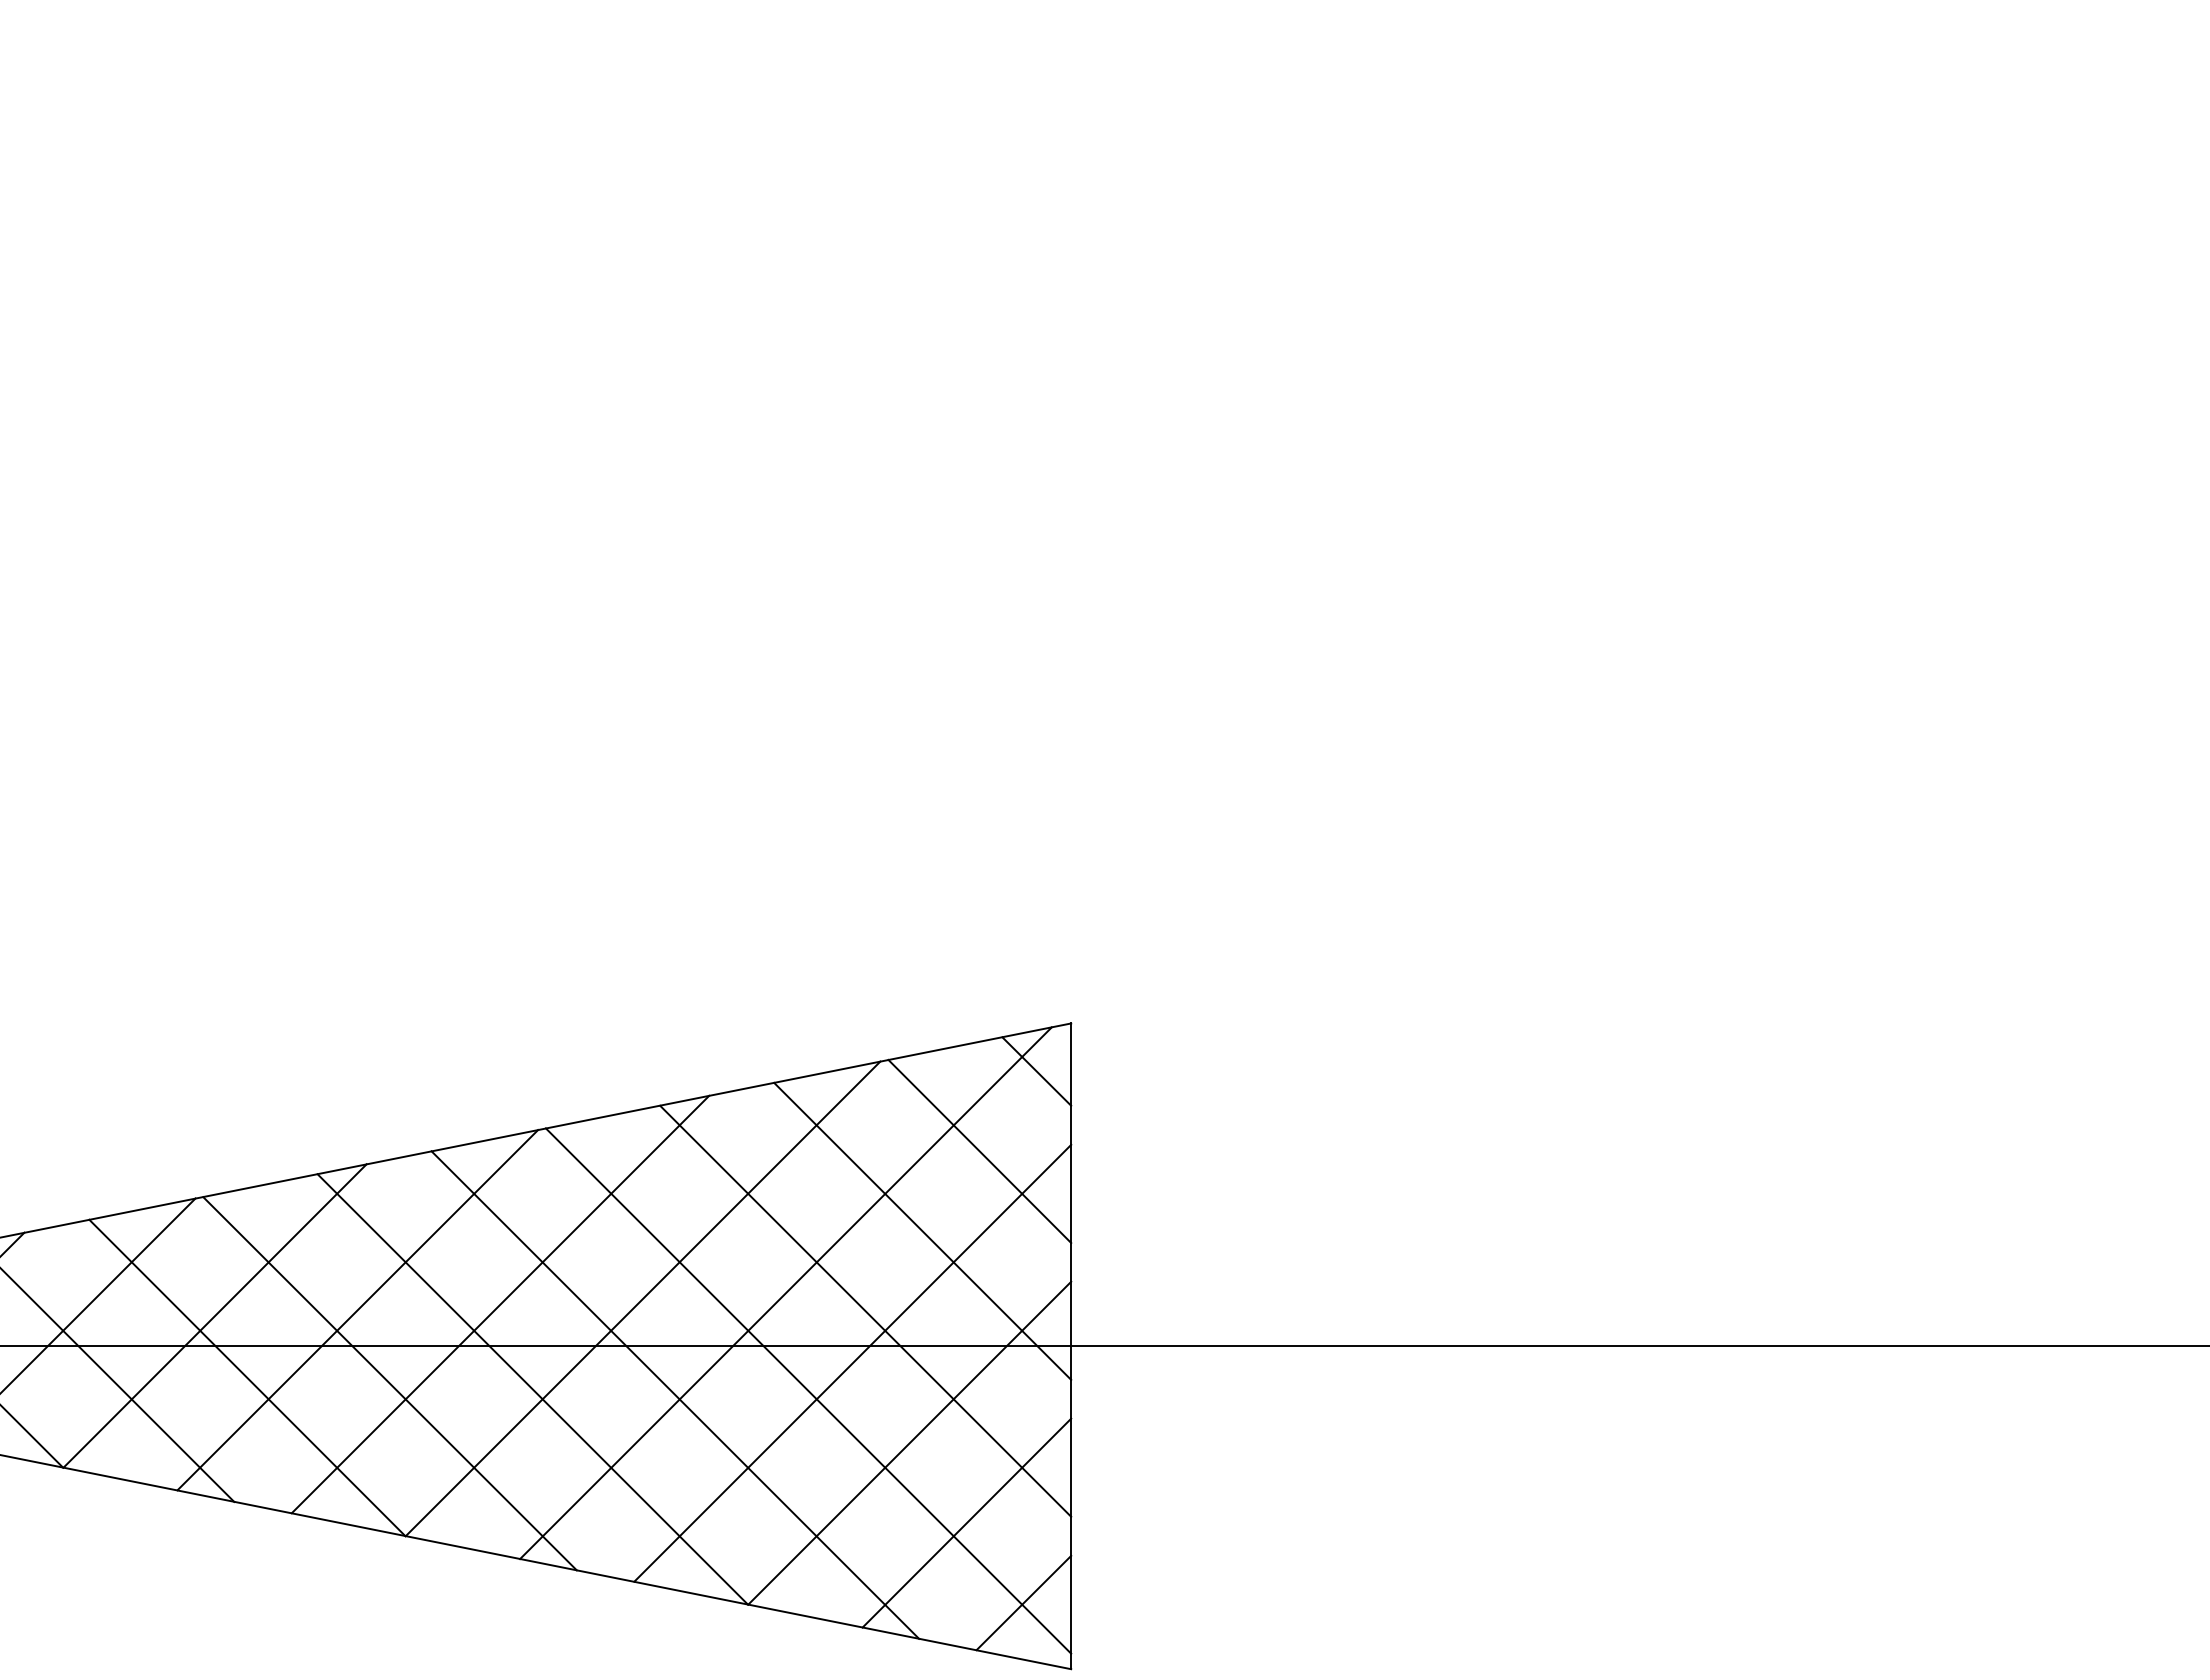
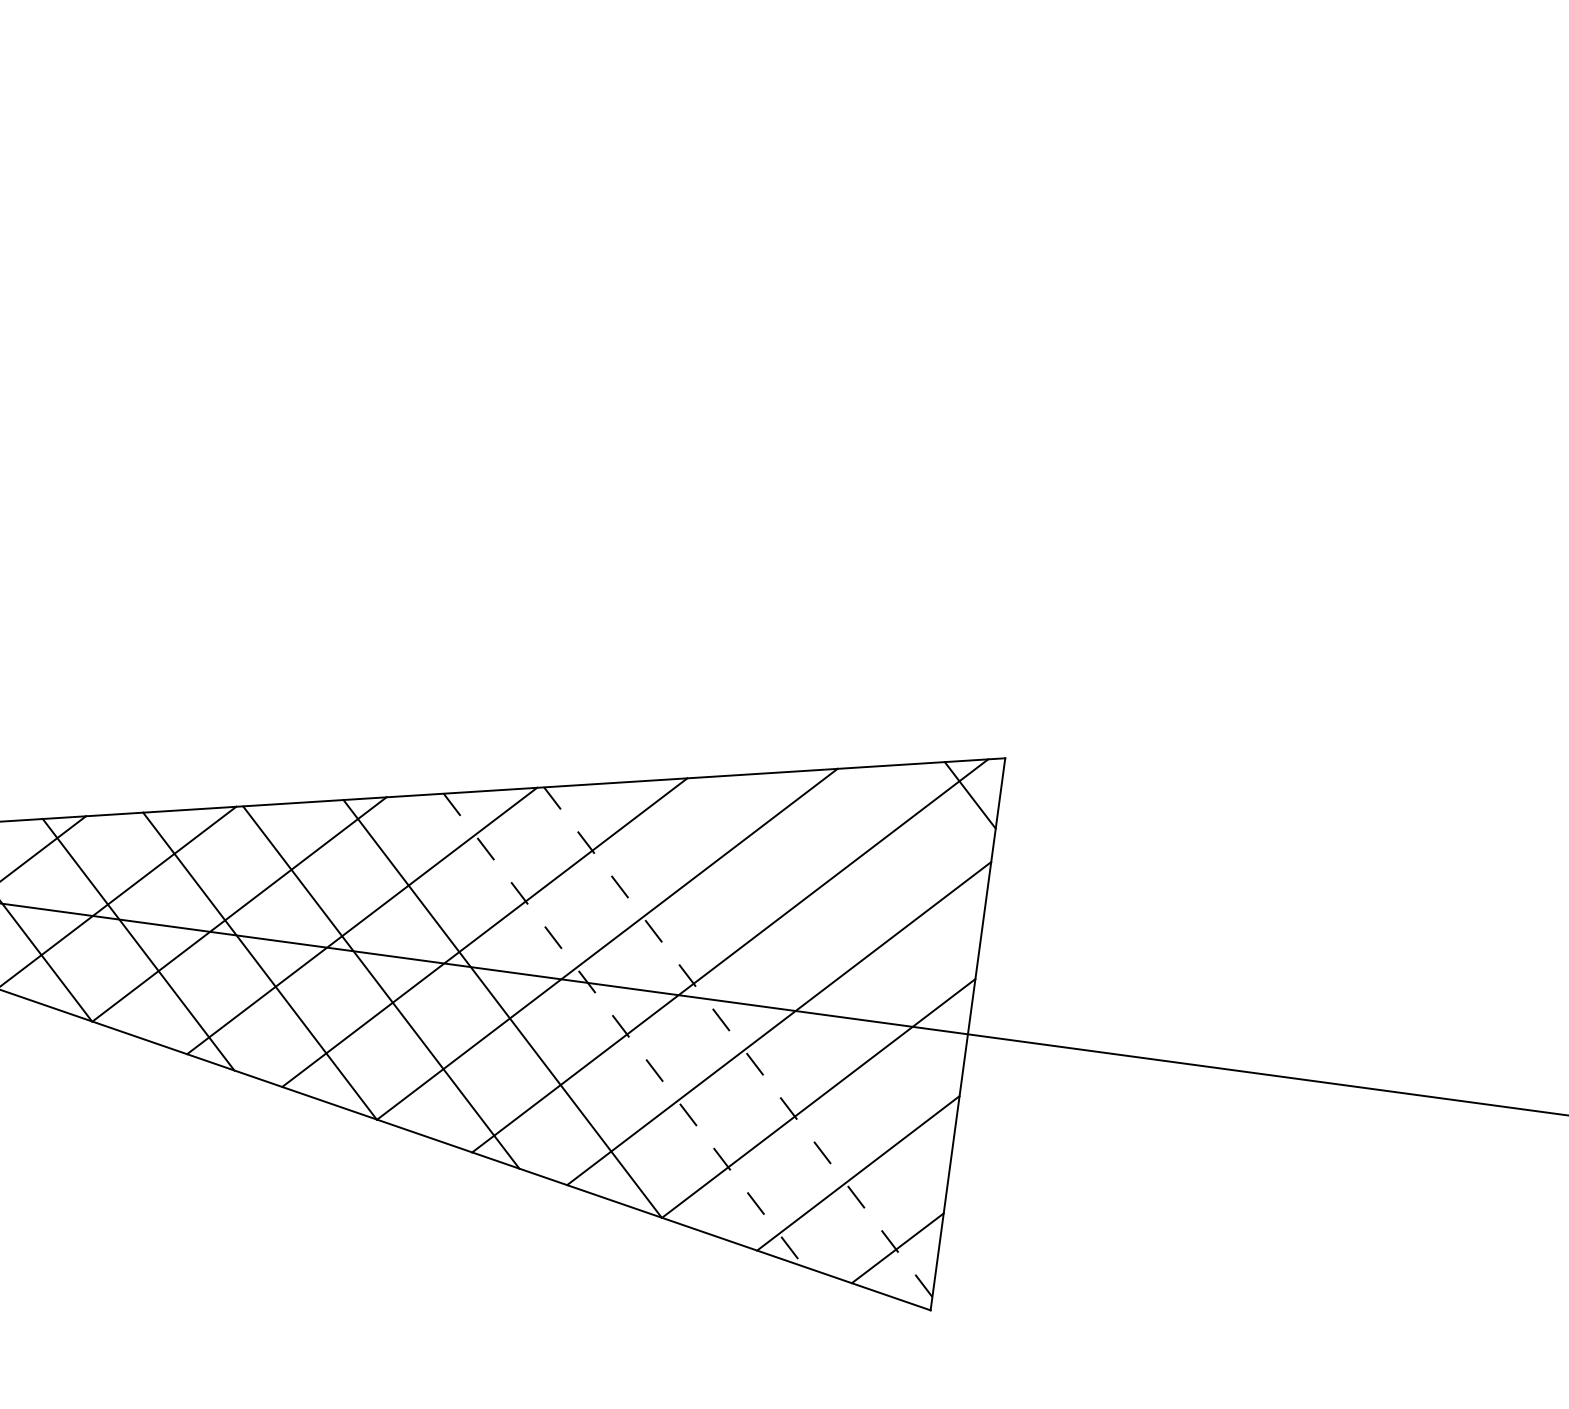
line: (979, 1151) -> (912, 857), removed
line: (922, 1230) -> (854, 918), removed
line: (865, 1310) -> (796, 979), removed
line: (808, 1391) -> (738, 1042), solid -> dashed
line: (675, 1395) -> (623, 1030), solid -> dashed

